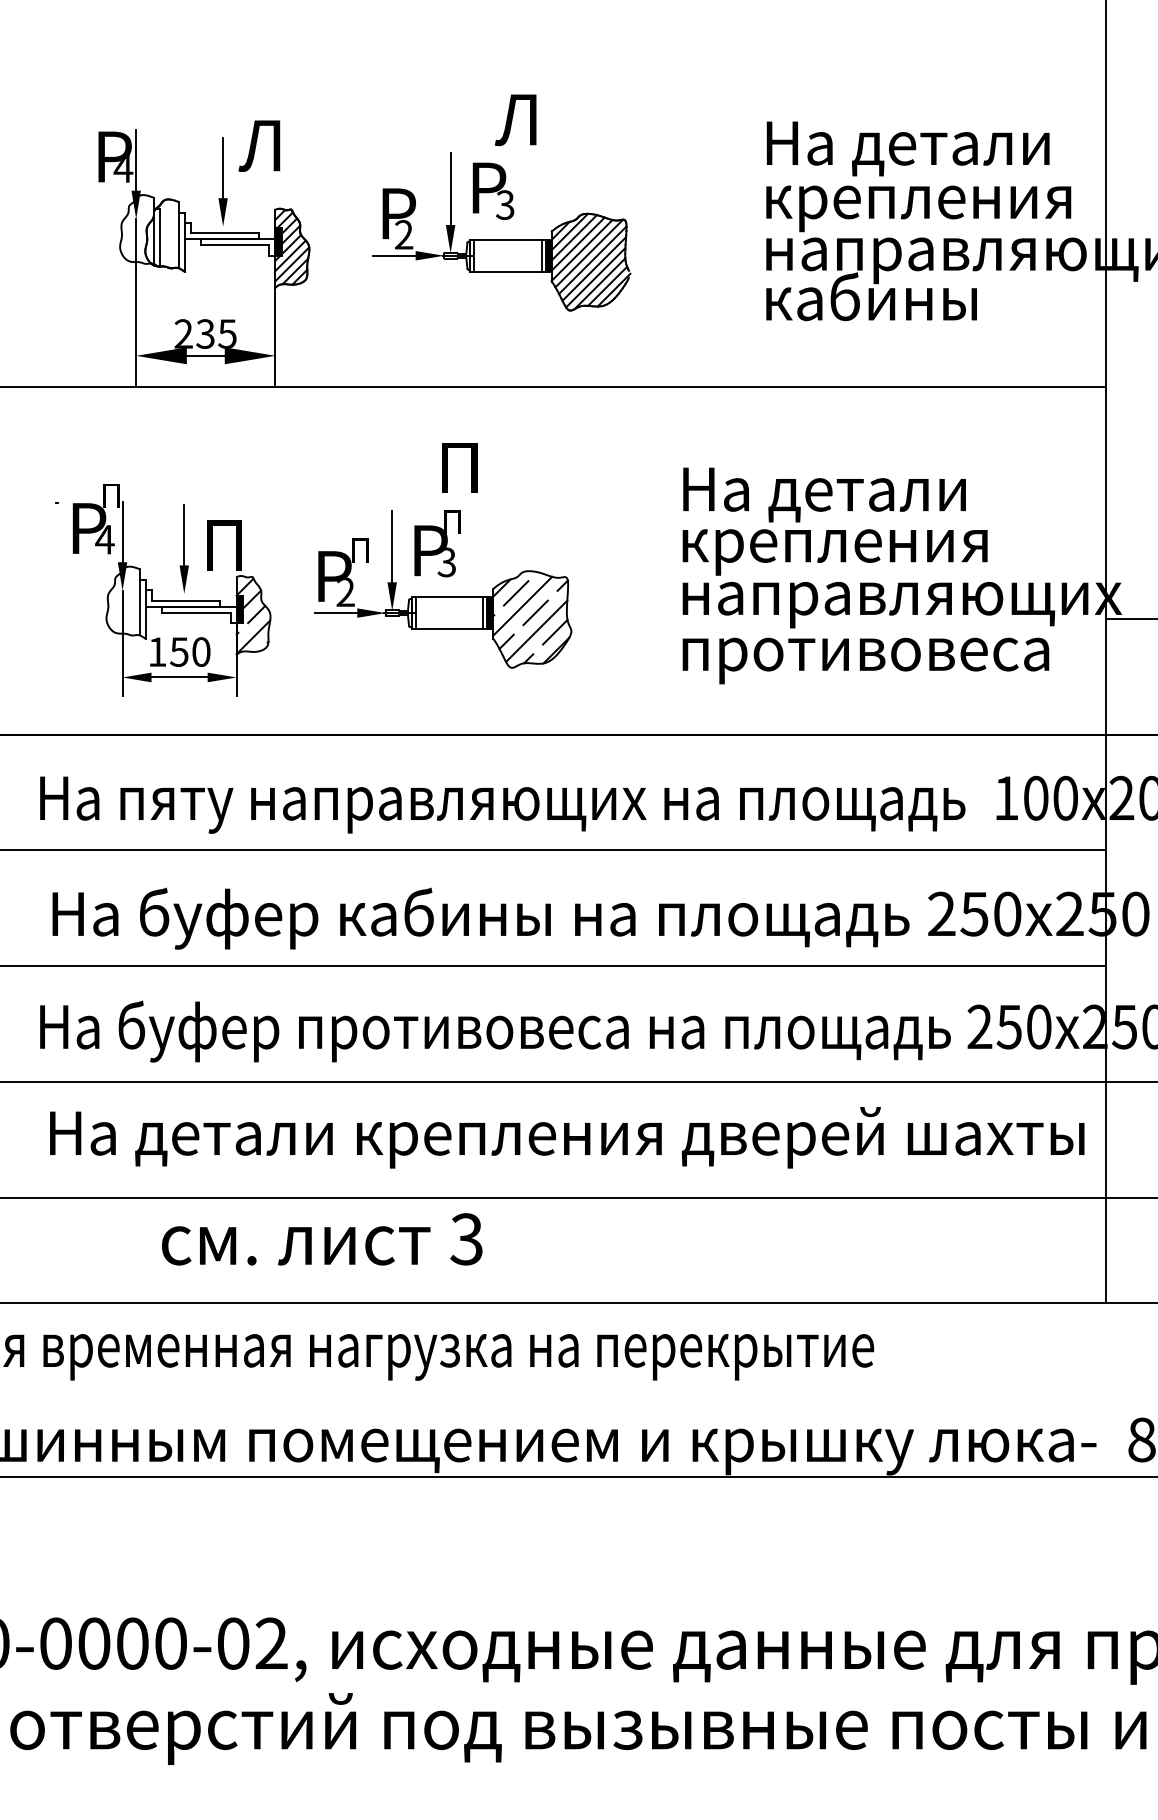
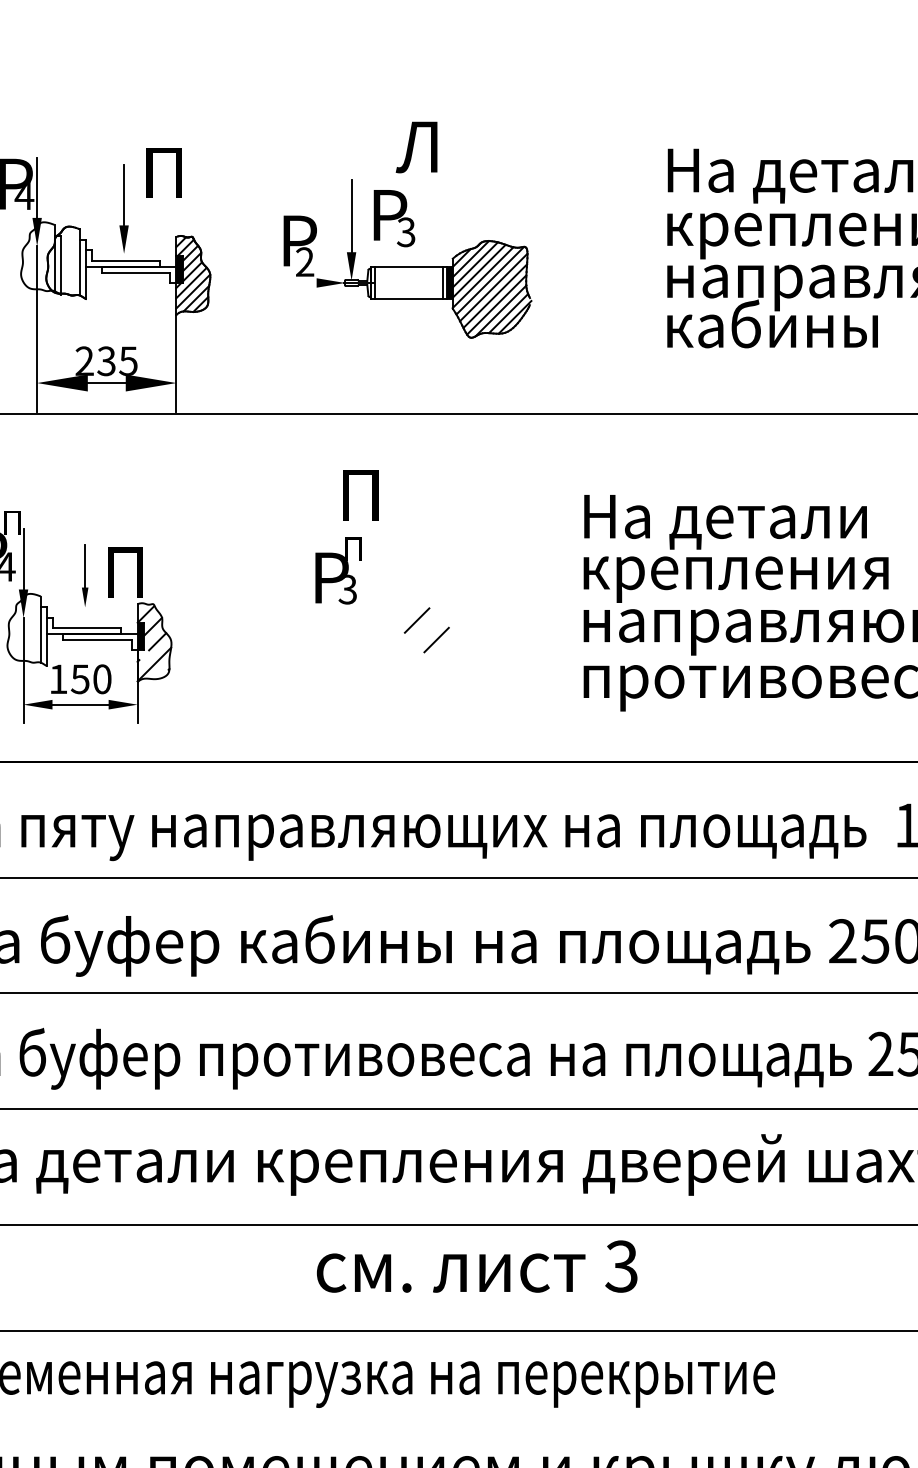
text: (259, 145) -> (160, 172), Л -> П
line: (394, 255) -> (295, 282), removed
part: (183, 548) -> (84, 575), size x0.7
part: (443, 596) -> (344, 623), removed
text: (322, 1239) -> (477, 1266), moved

